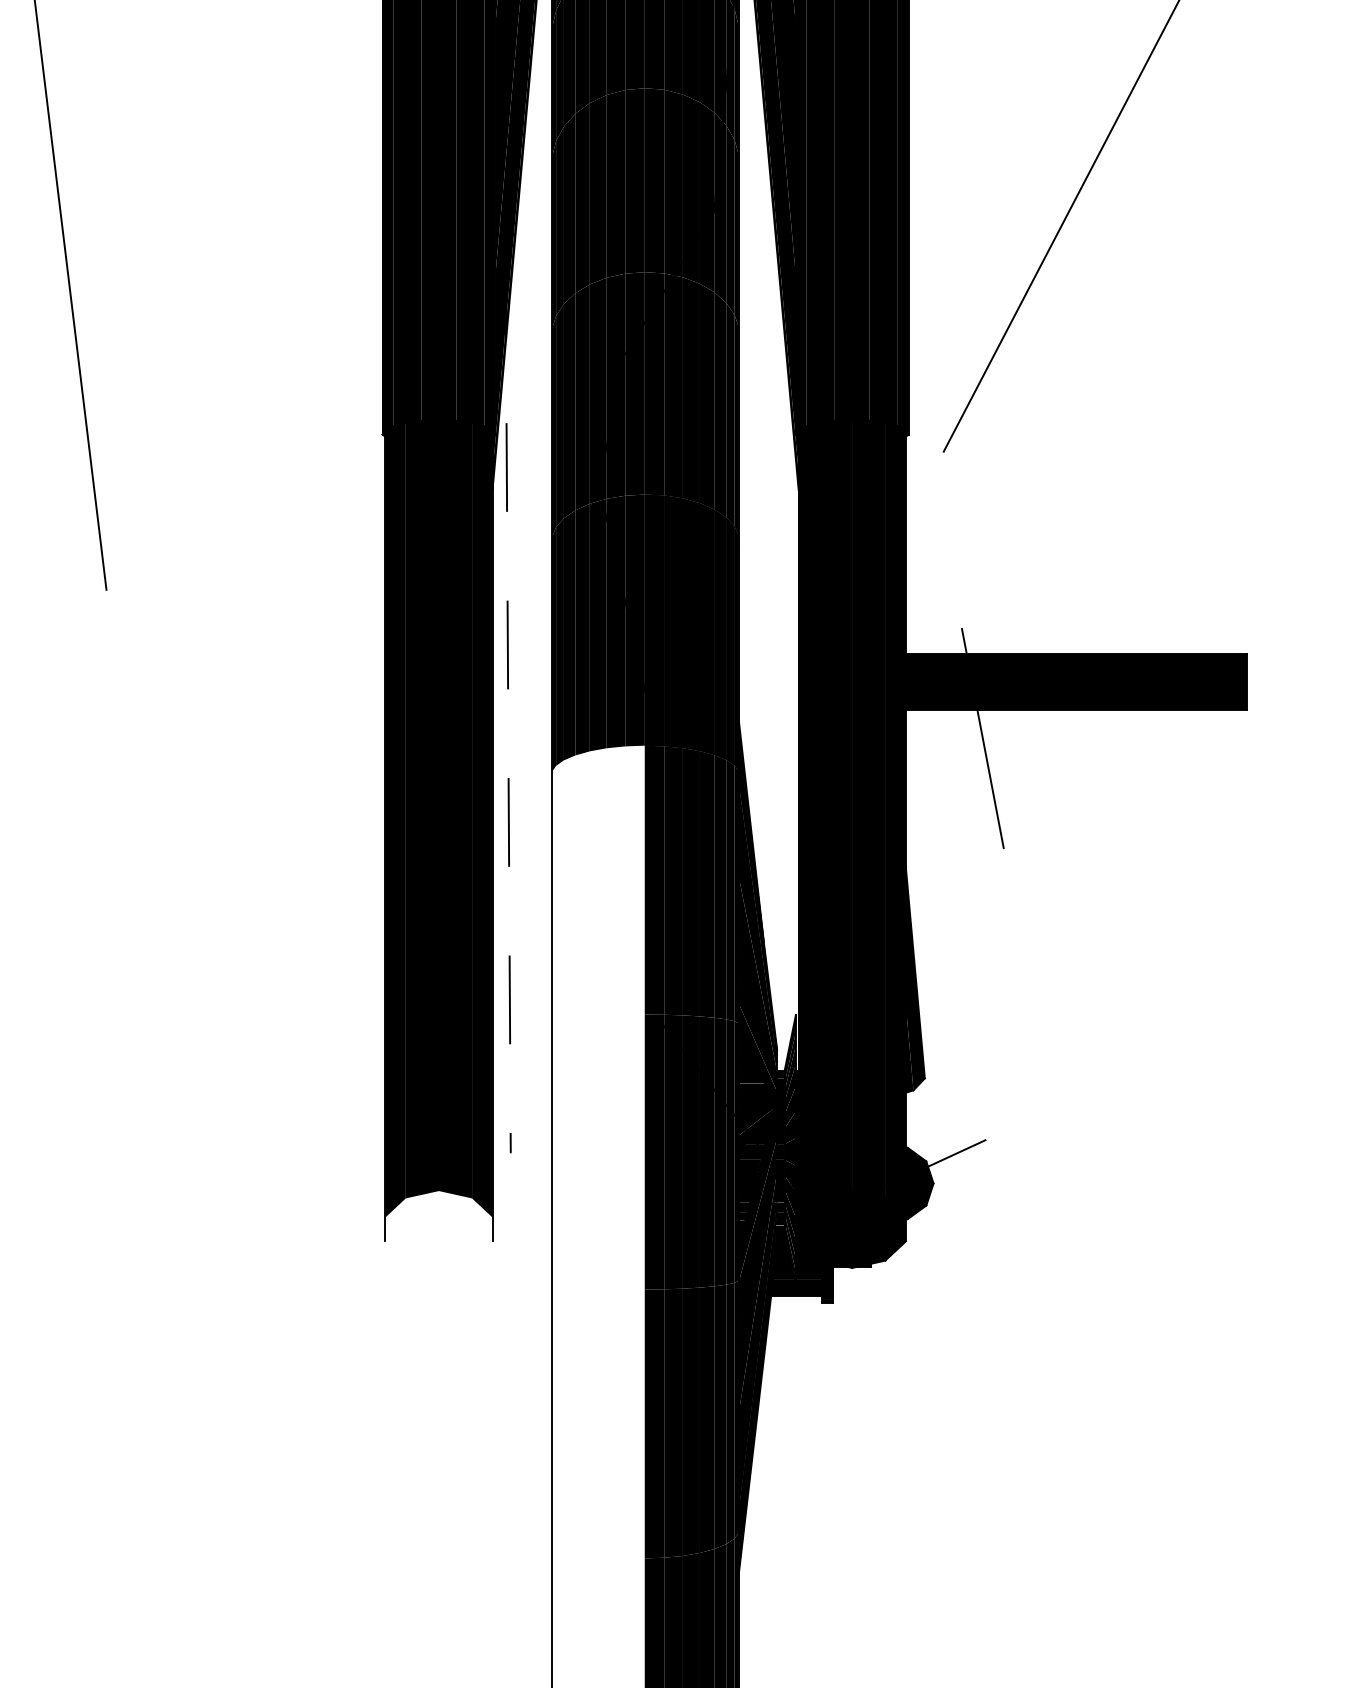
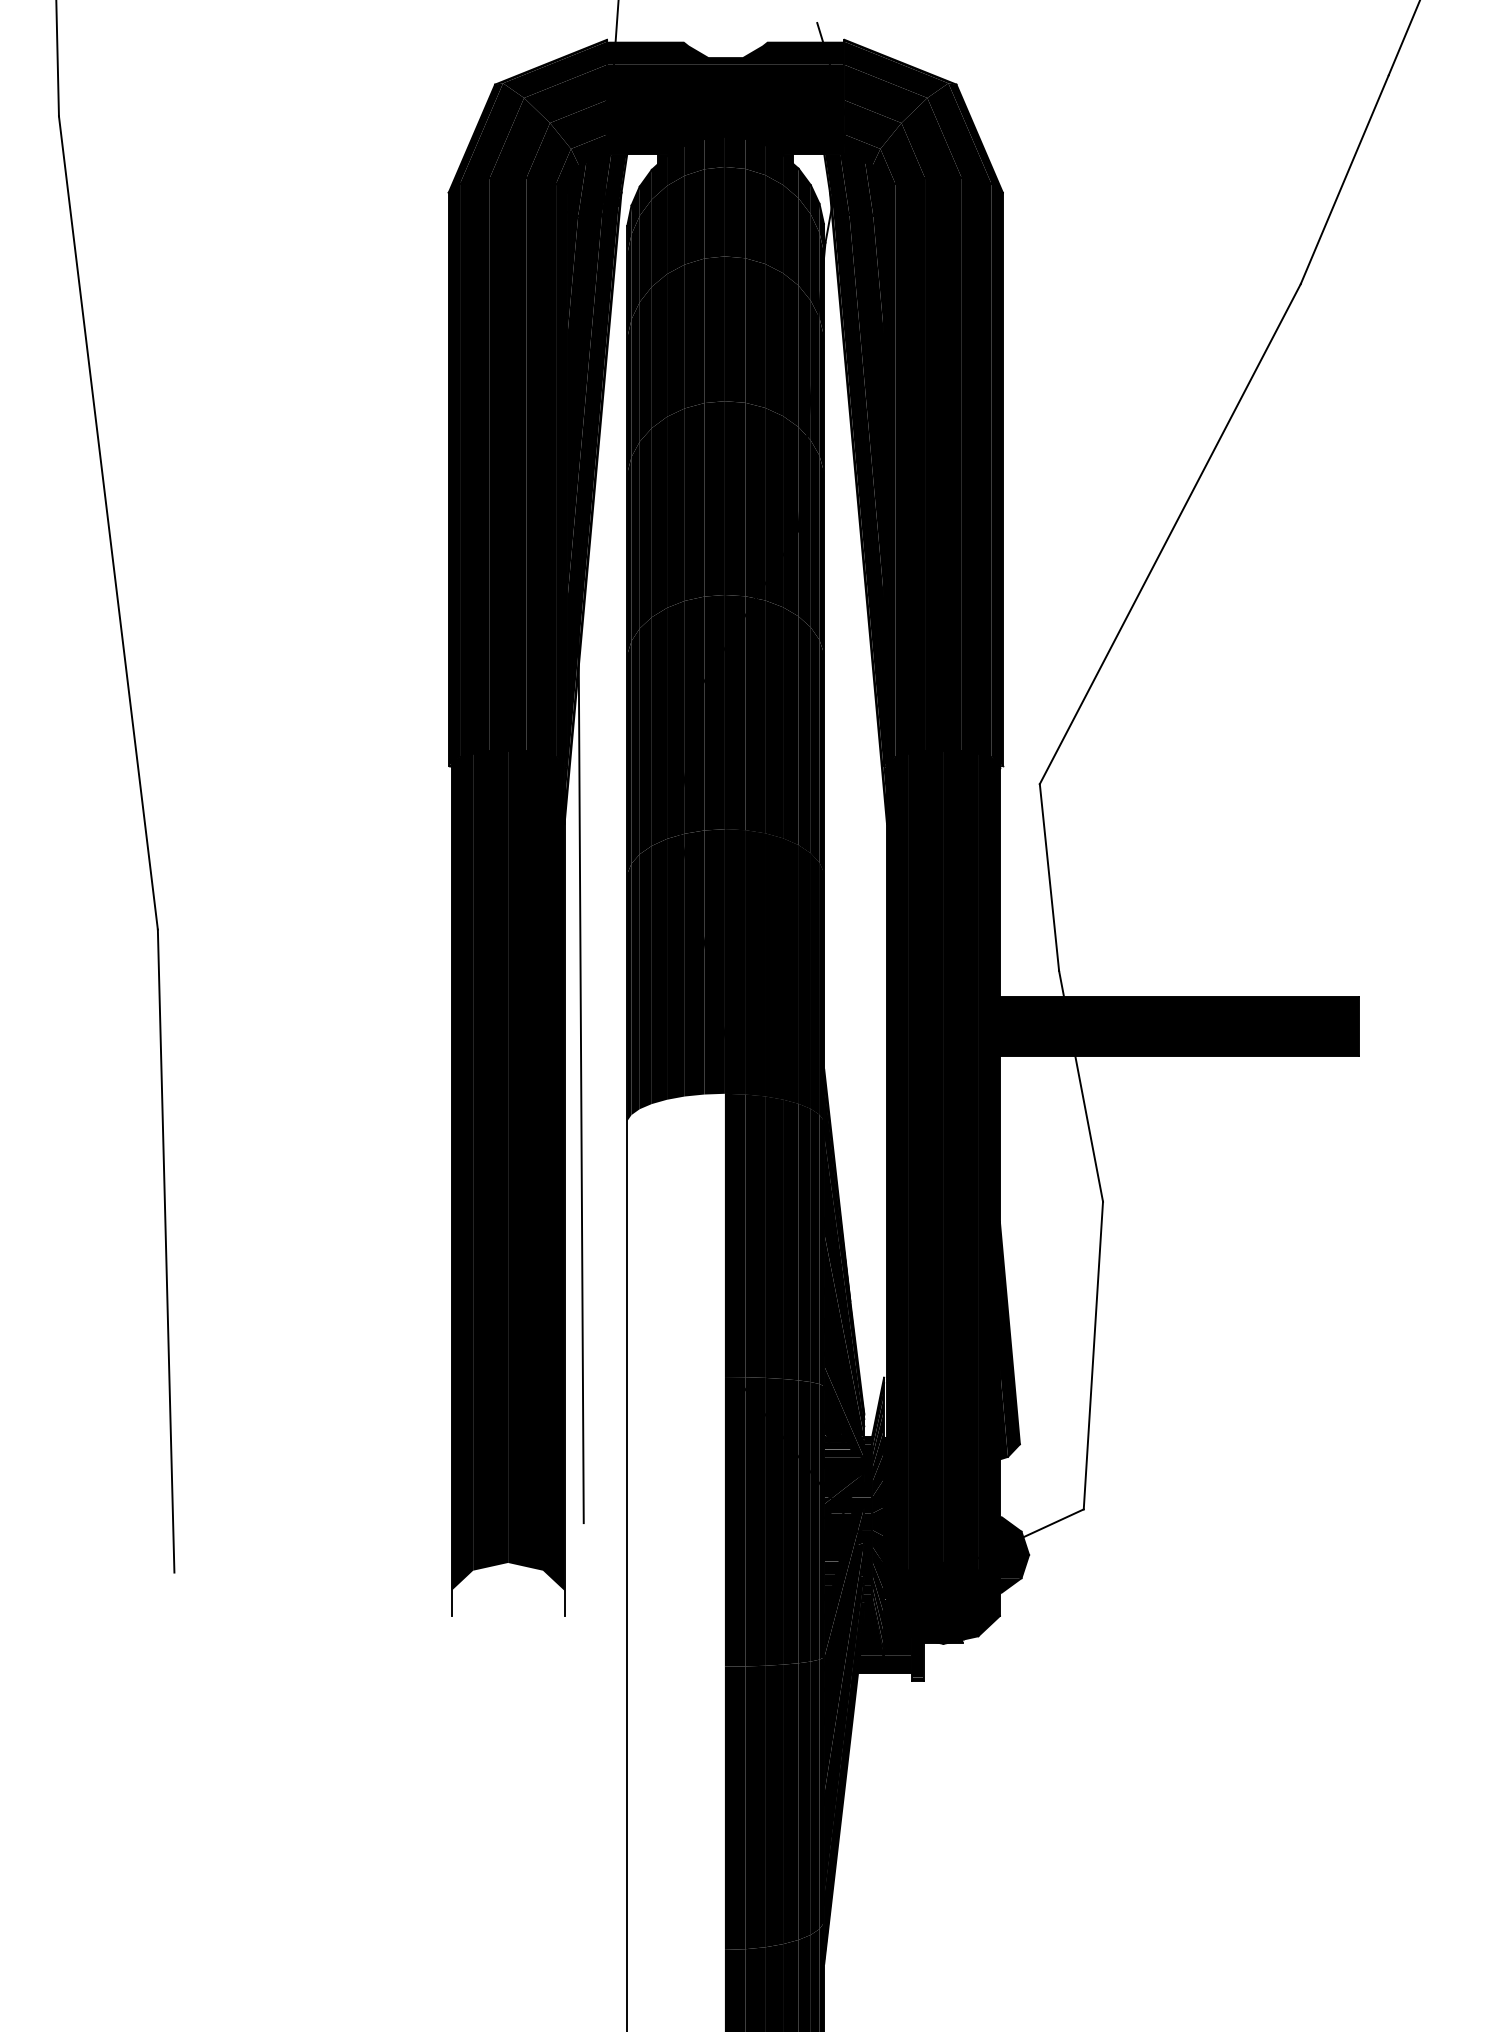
line: (952, 540) -> (1049, 877), added
line: (508, 699) -> (581, 1045), dashed -> solid
line: (113, 894) -> (165, 1250), added
line: (994, 994) -> (1093, 1355), added

